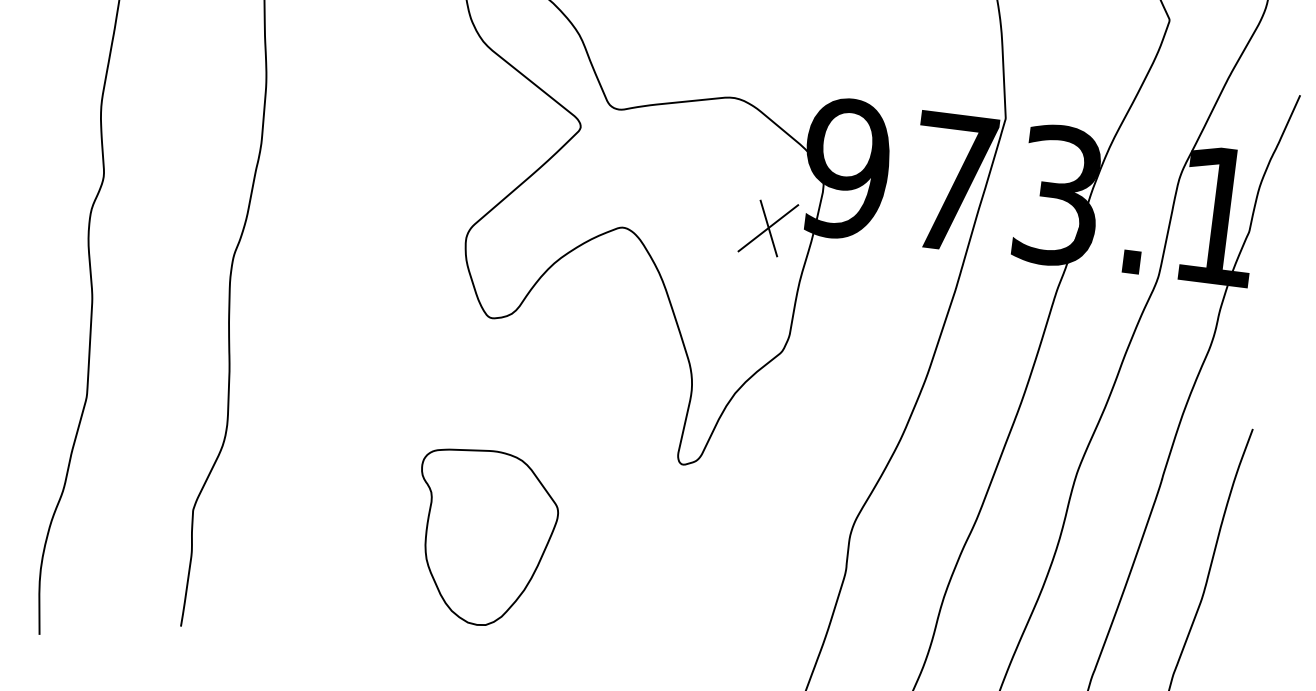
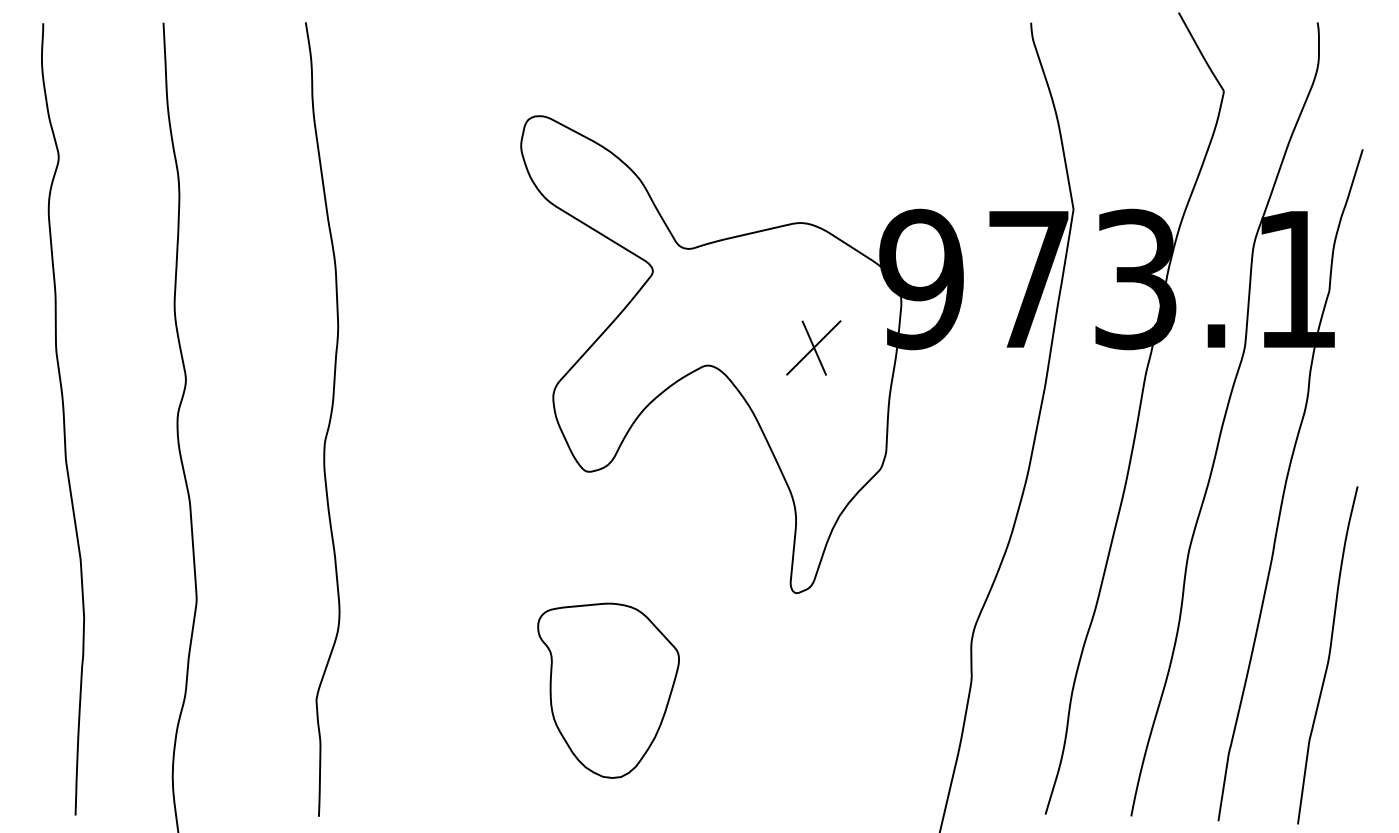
part: (768, 227) -> (813, 347), moved

